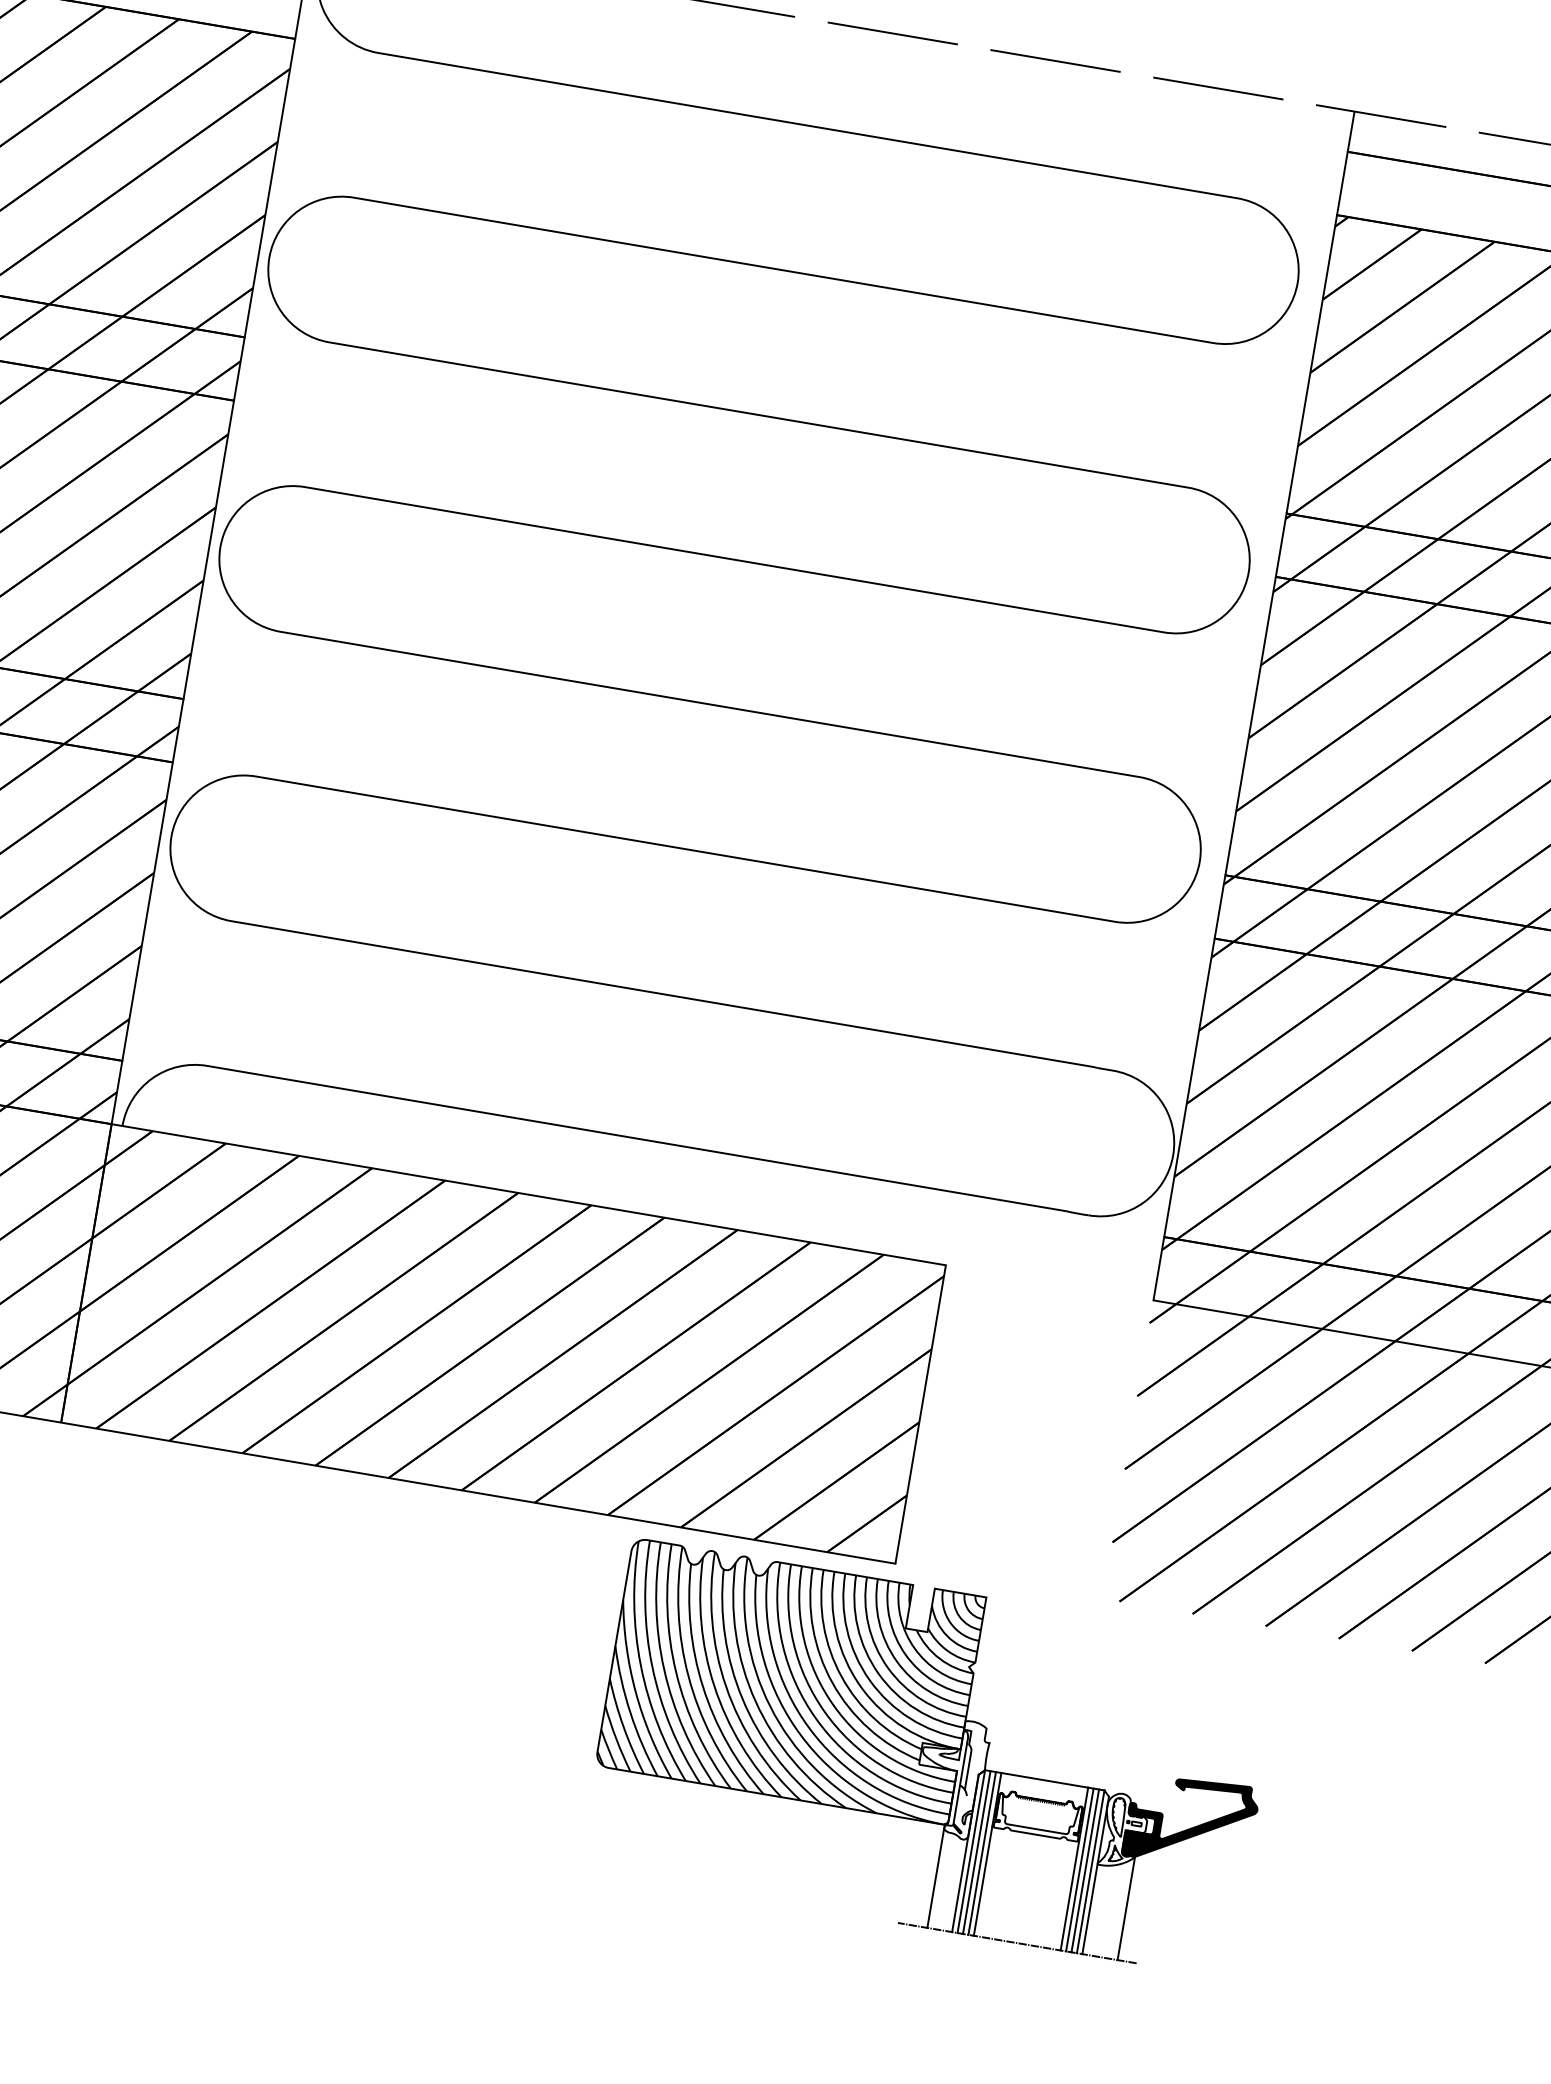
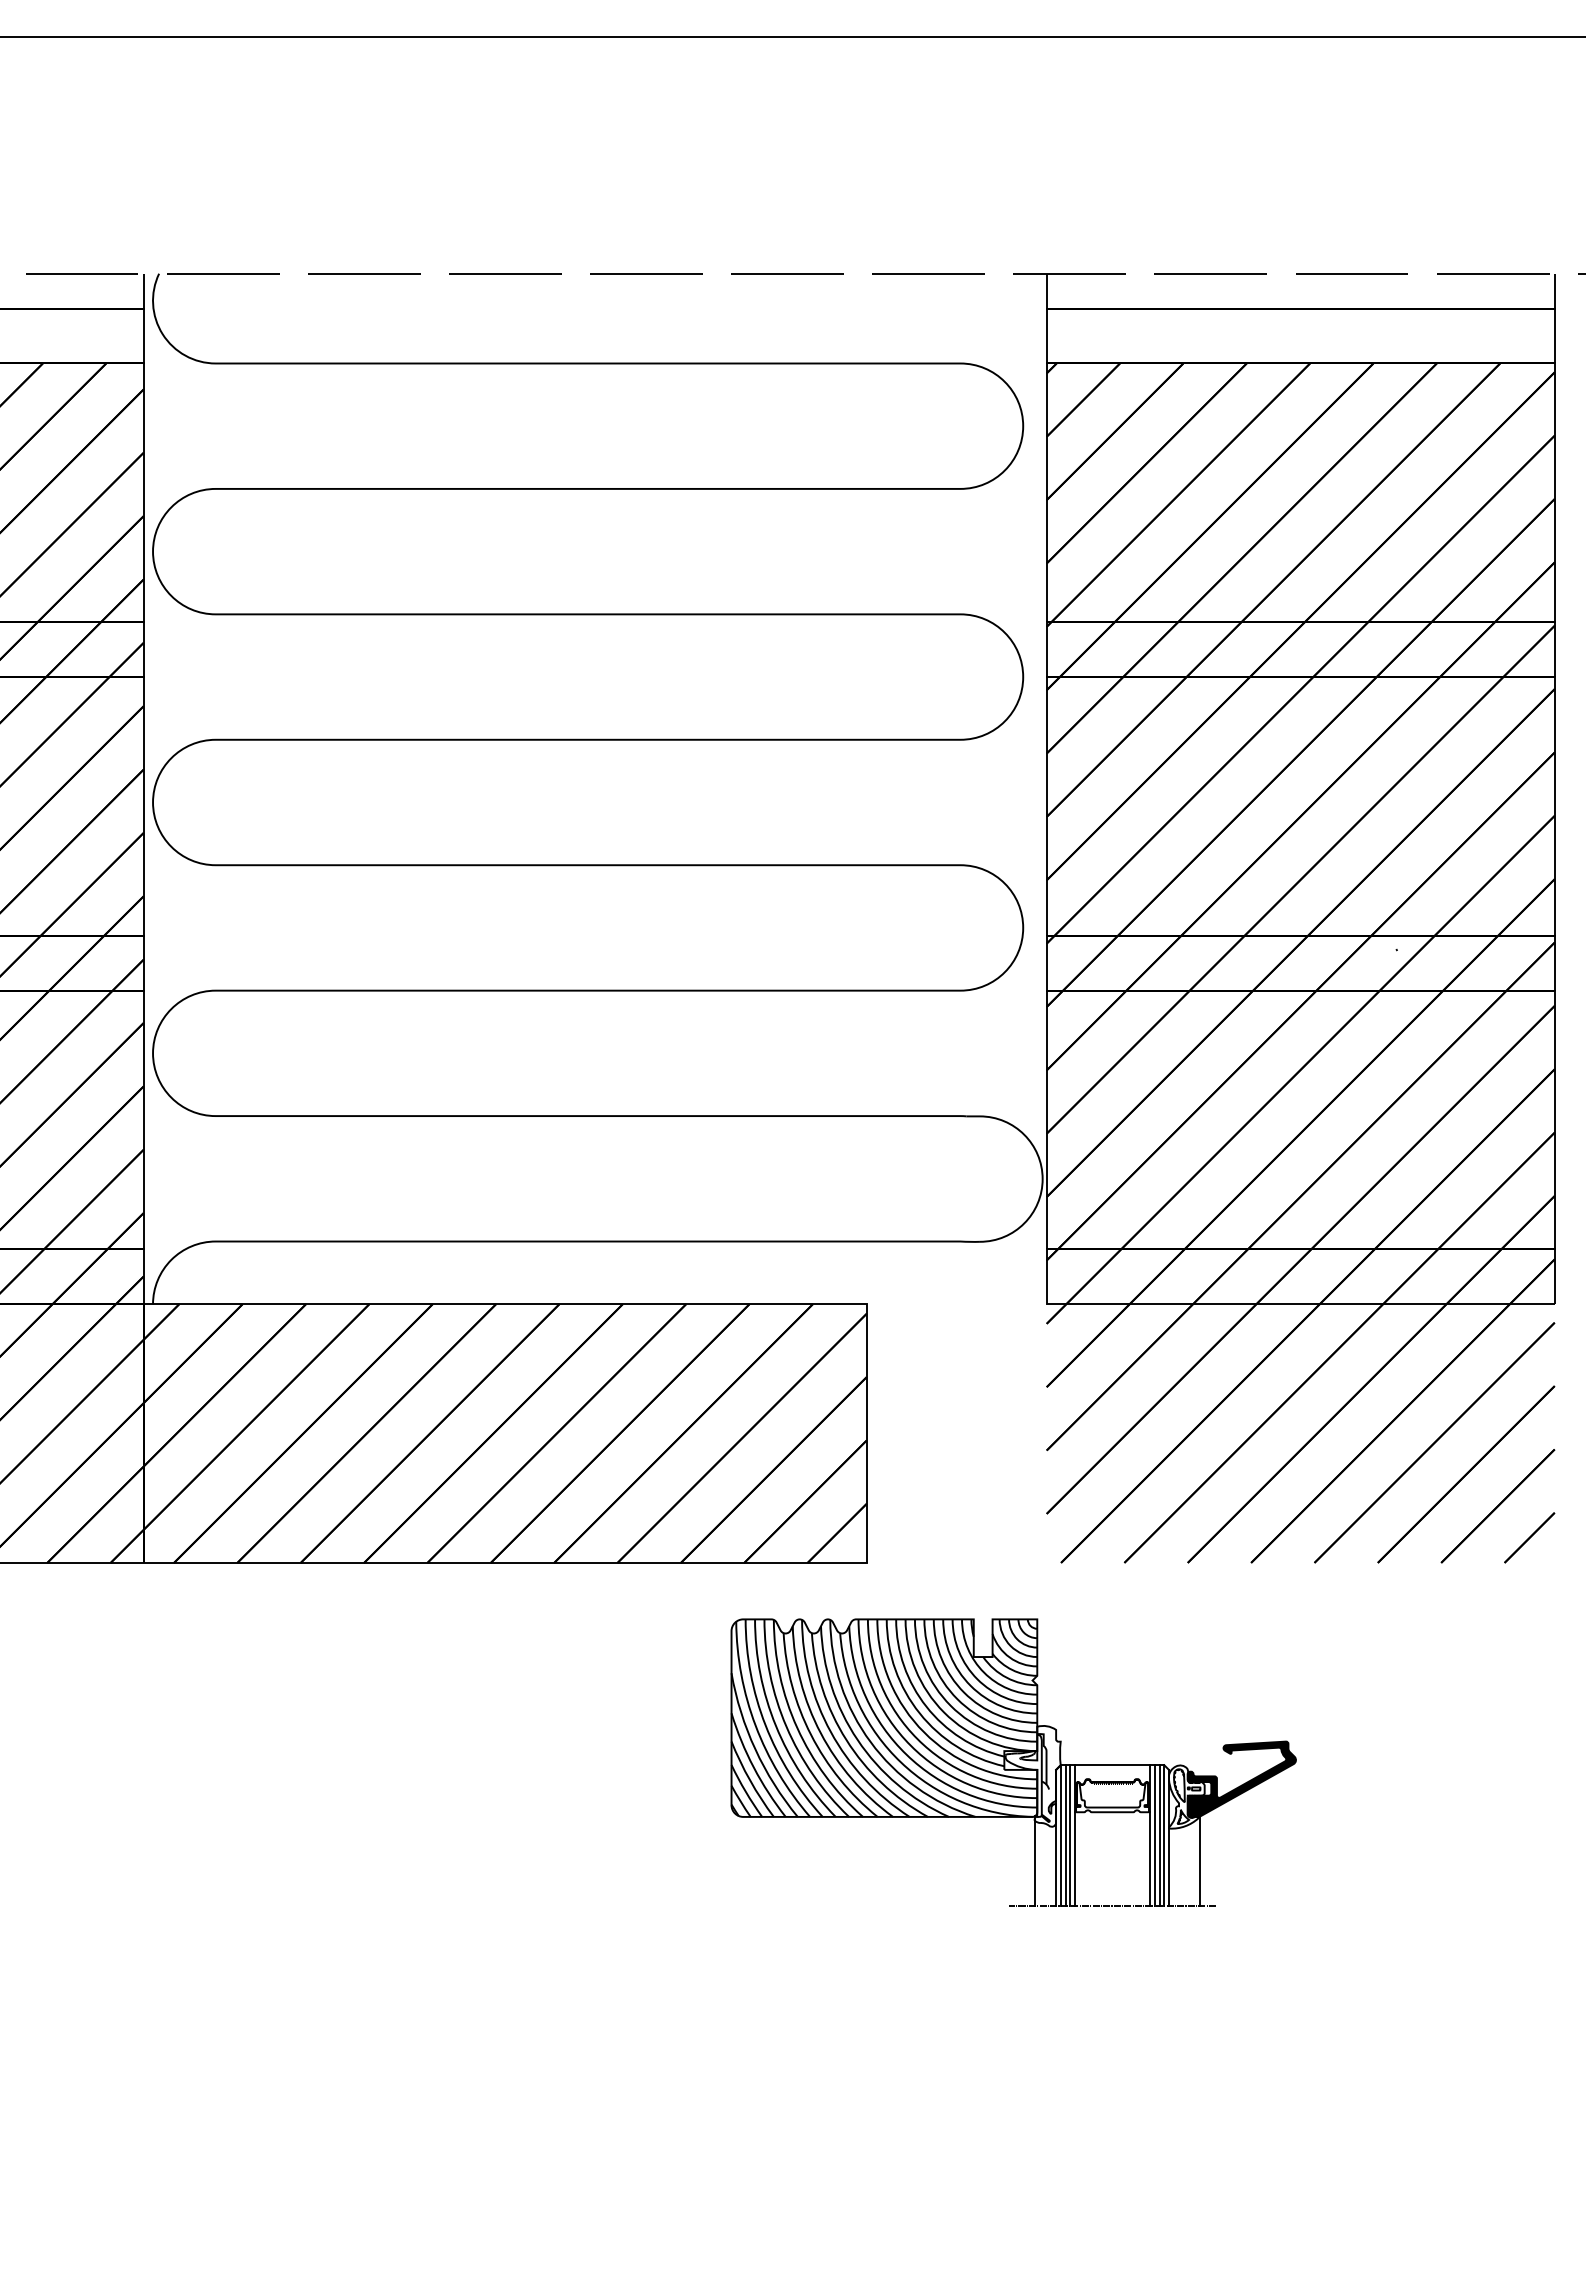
part: (931, 1757) -> (1013, 1762), moved

